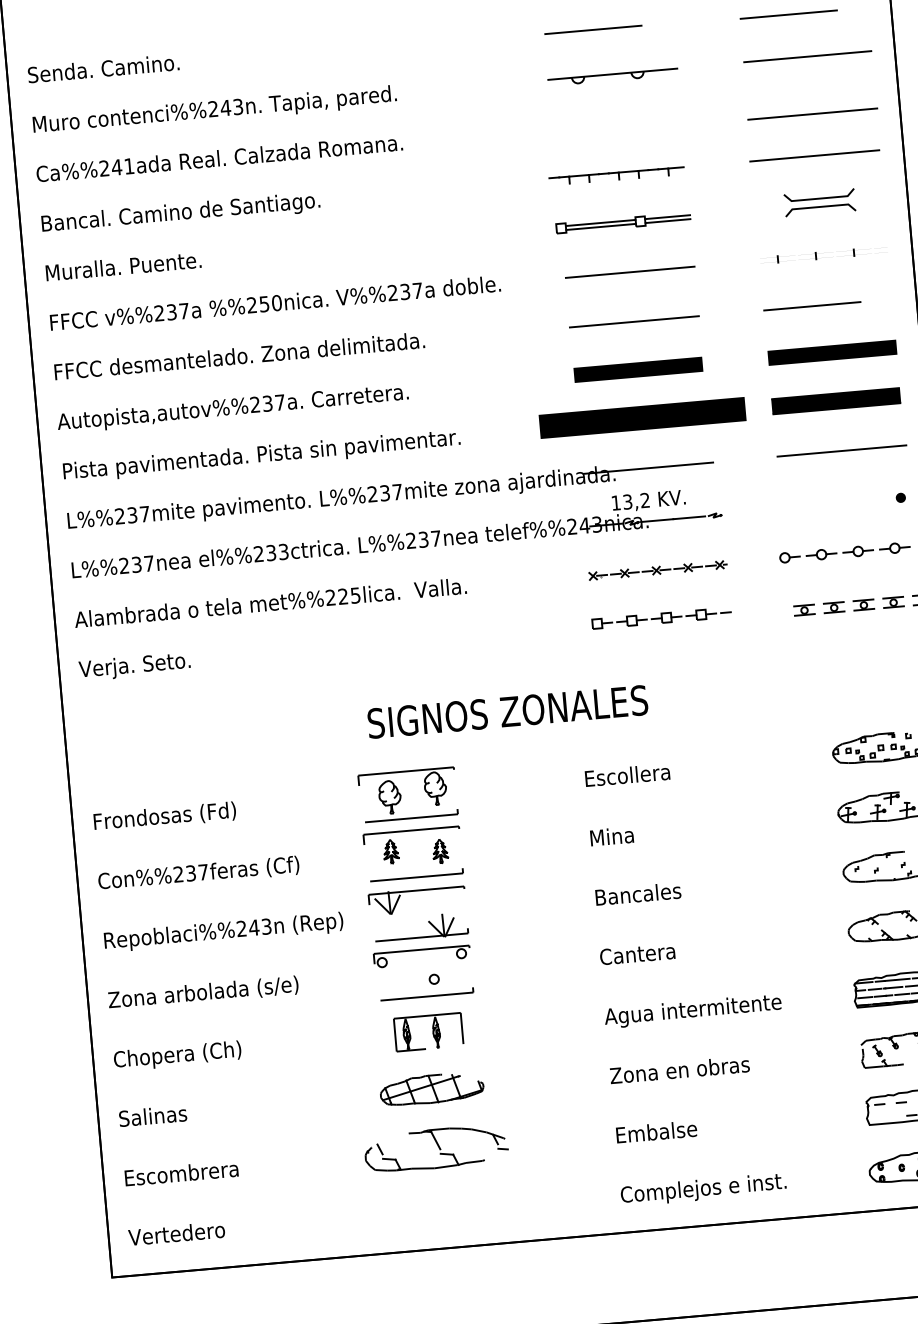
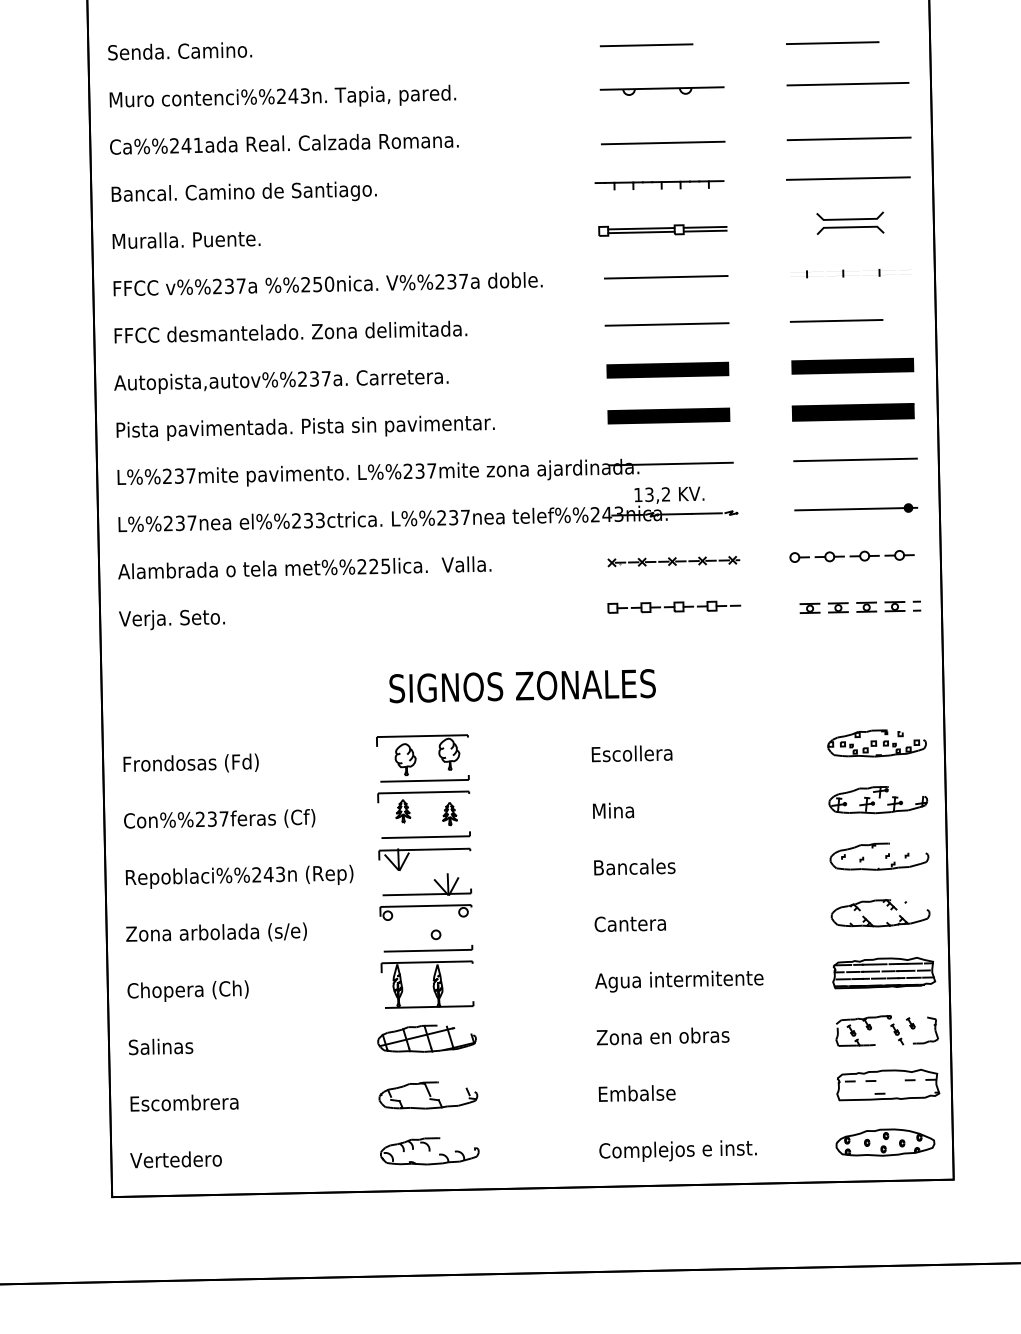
line: (616, 130) -> (662, 142), added
part: (642, 417) -> (668, 415), size x0.62
line: (846, 501) -> (856, 508), added
part: (428, 1032) -> (427, 984), size x1.43
part: (437, 1148) -> (428, 1095), size x0.71
part: (442, 1207) -> (429, 1151), added

